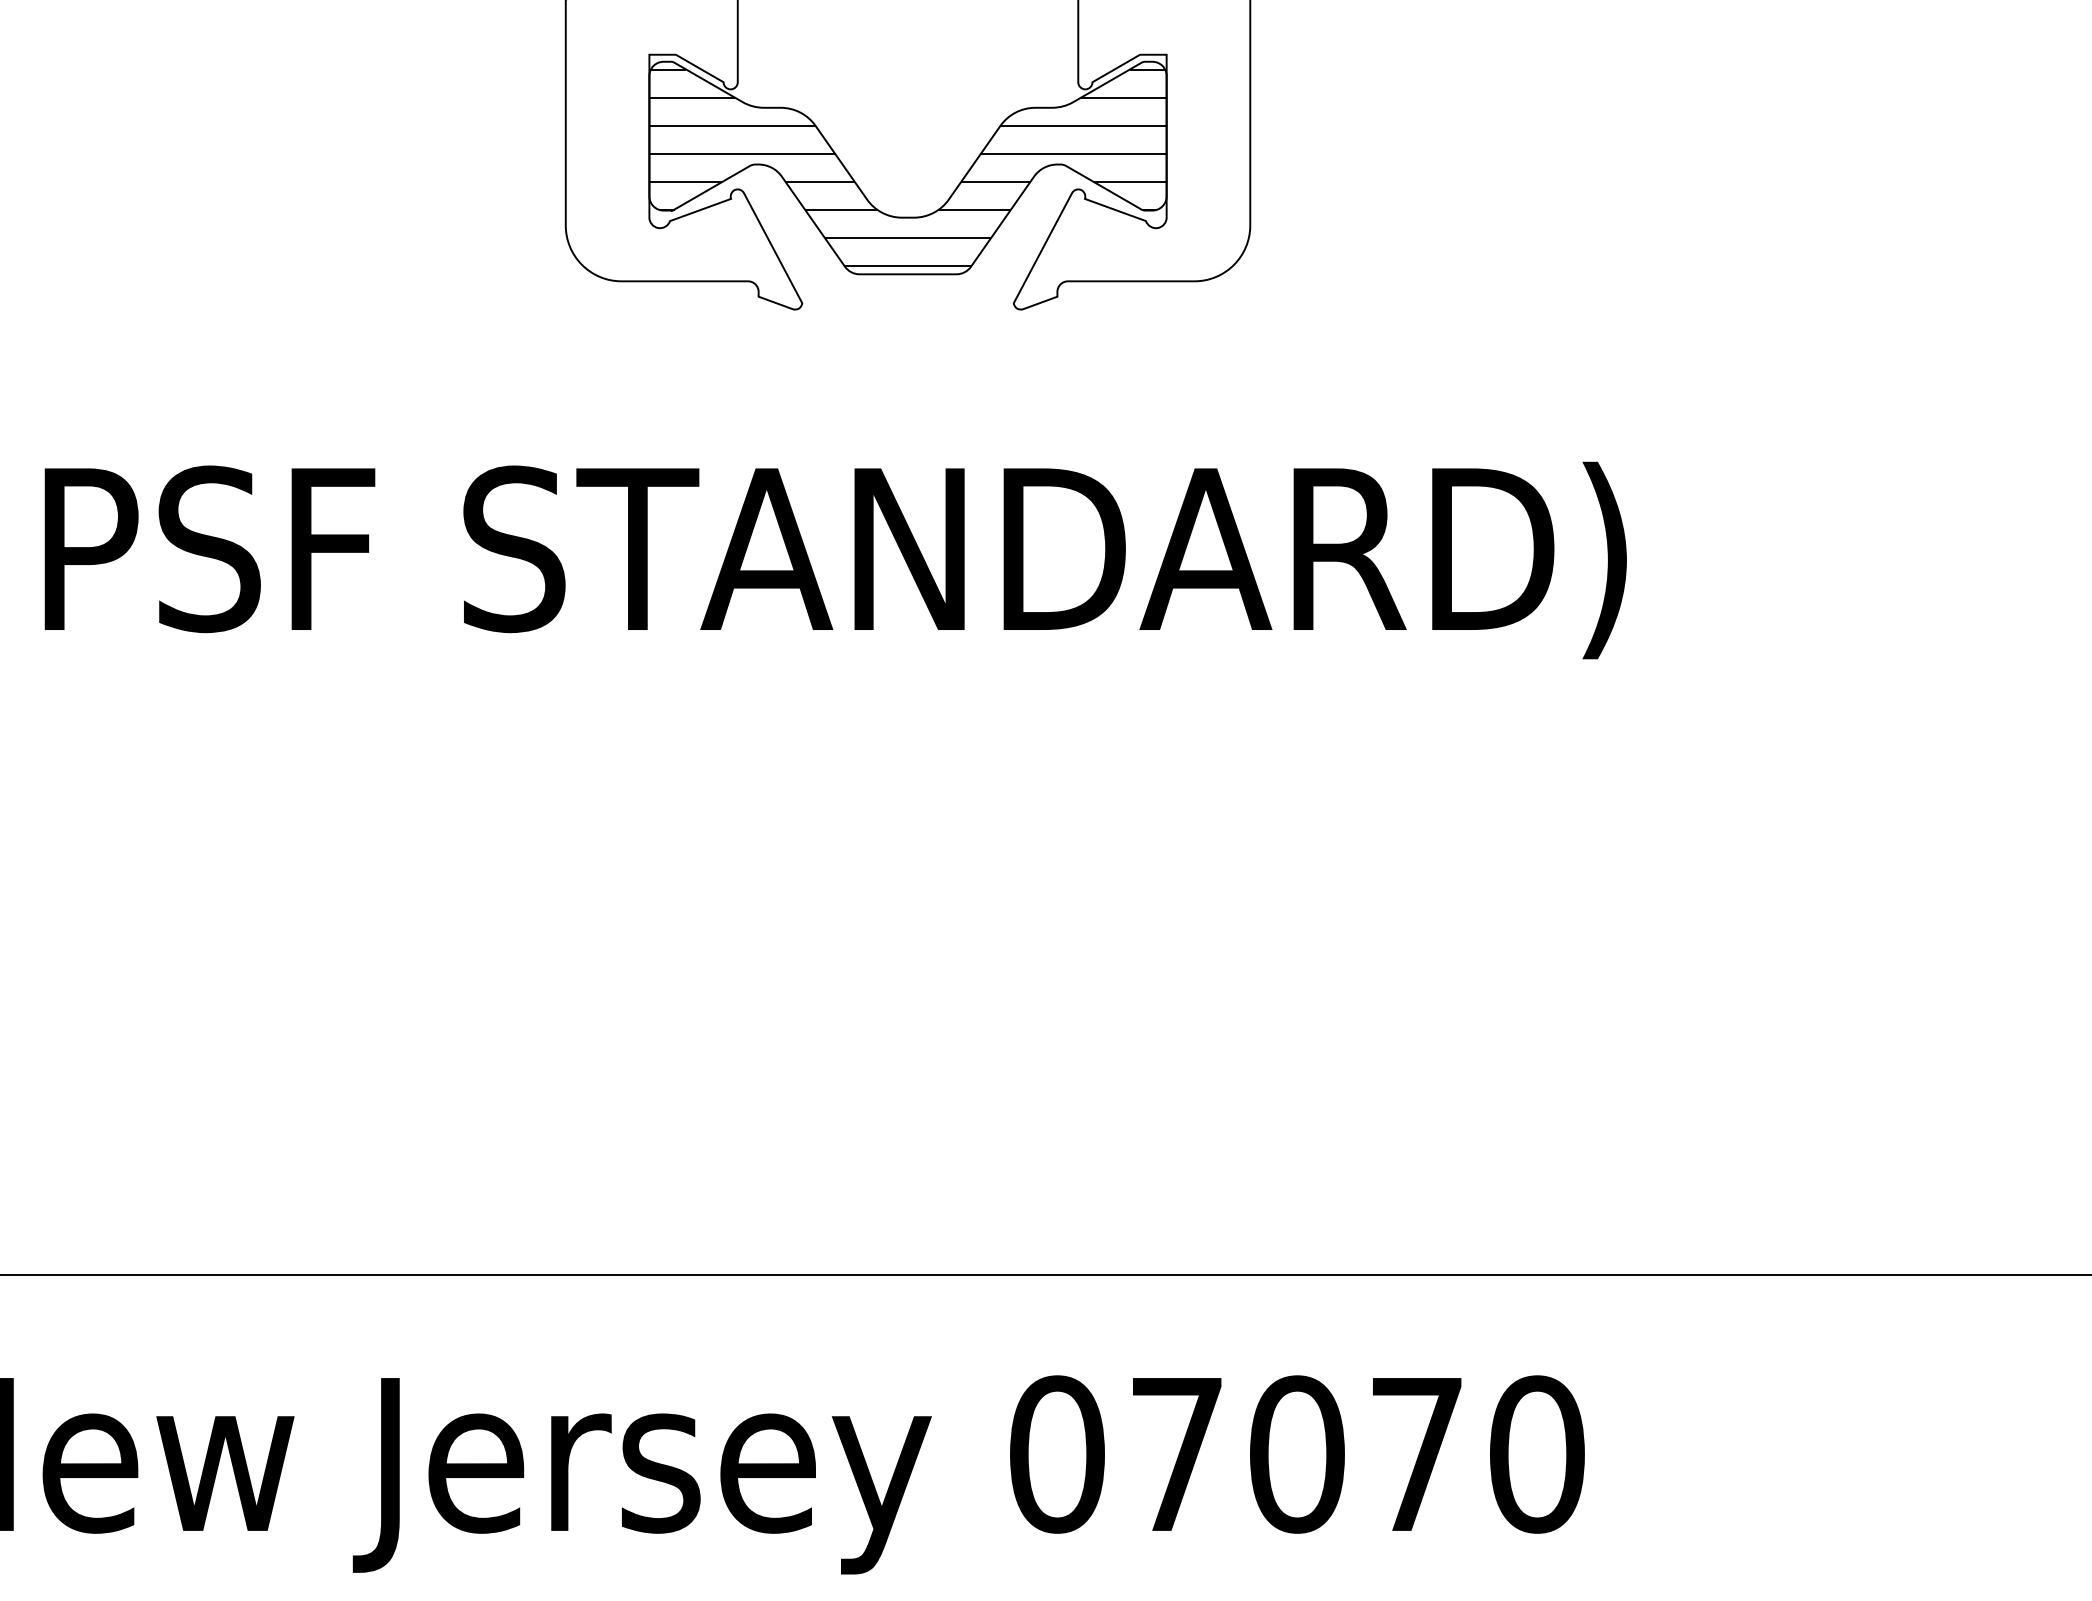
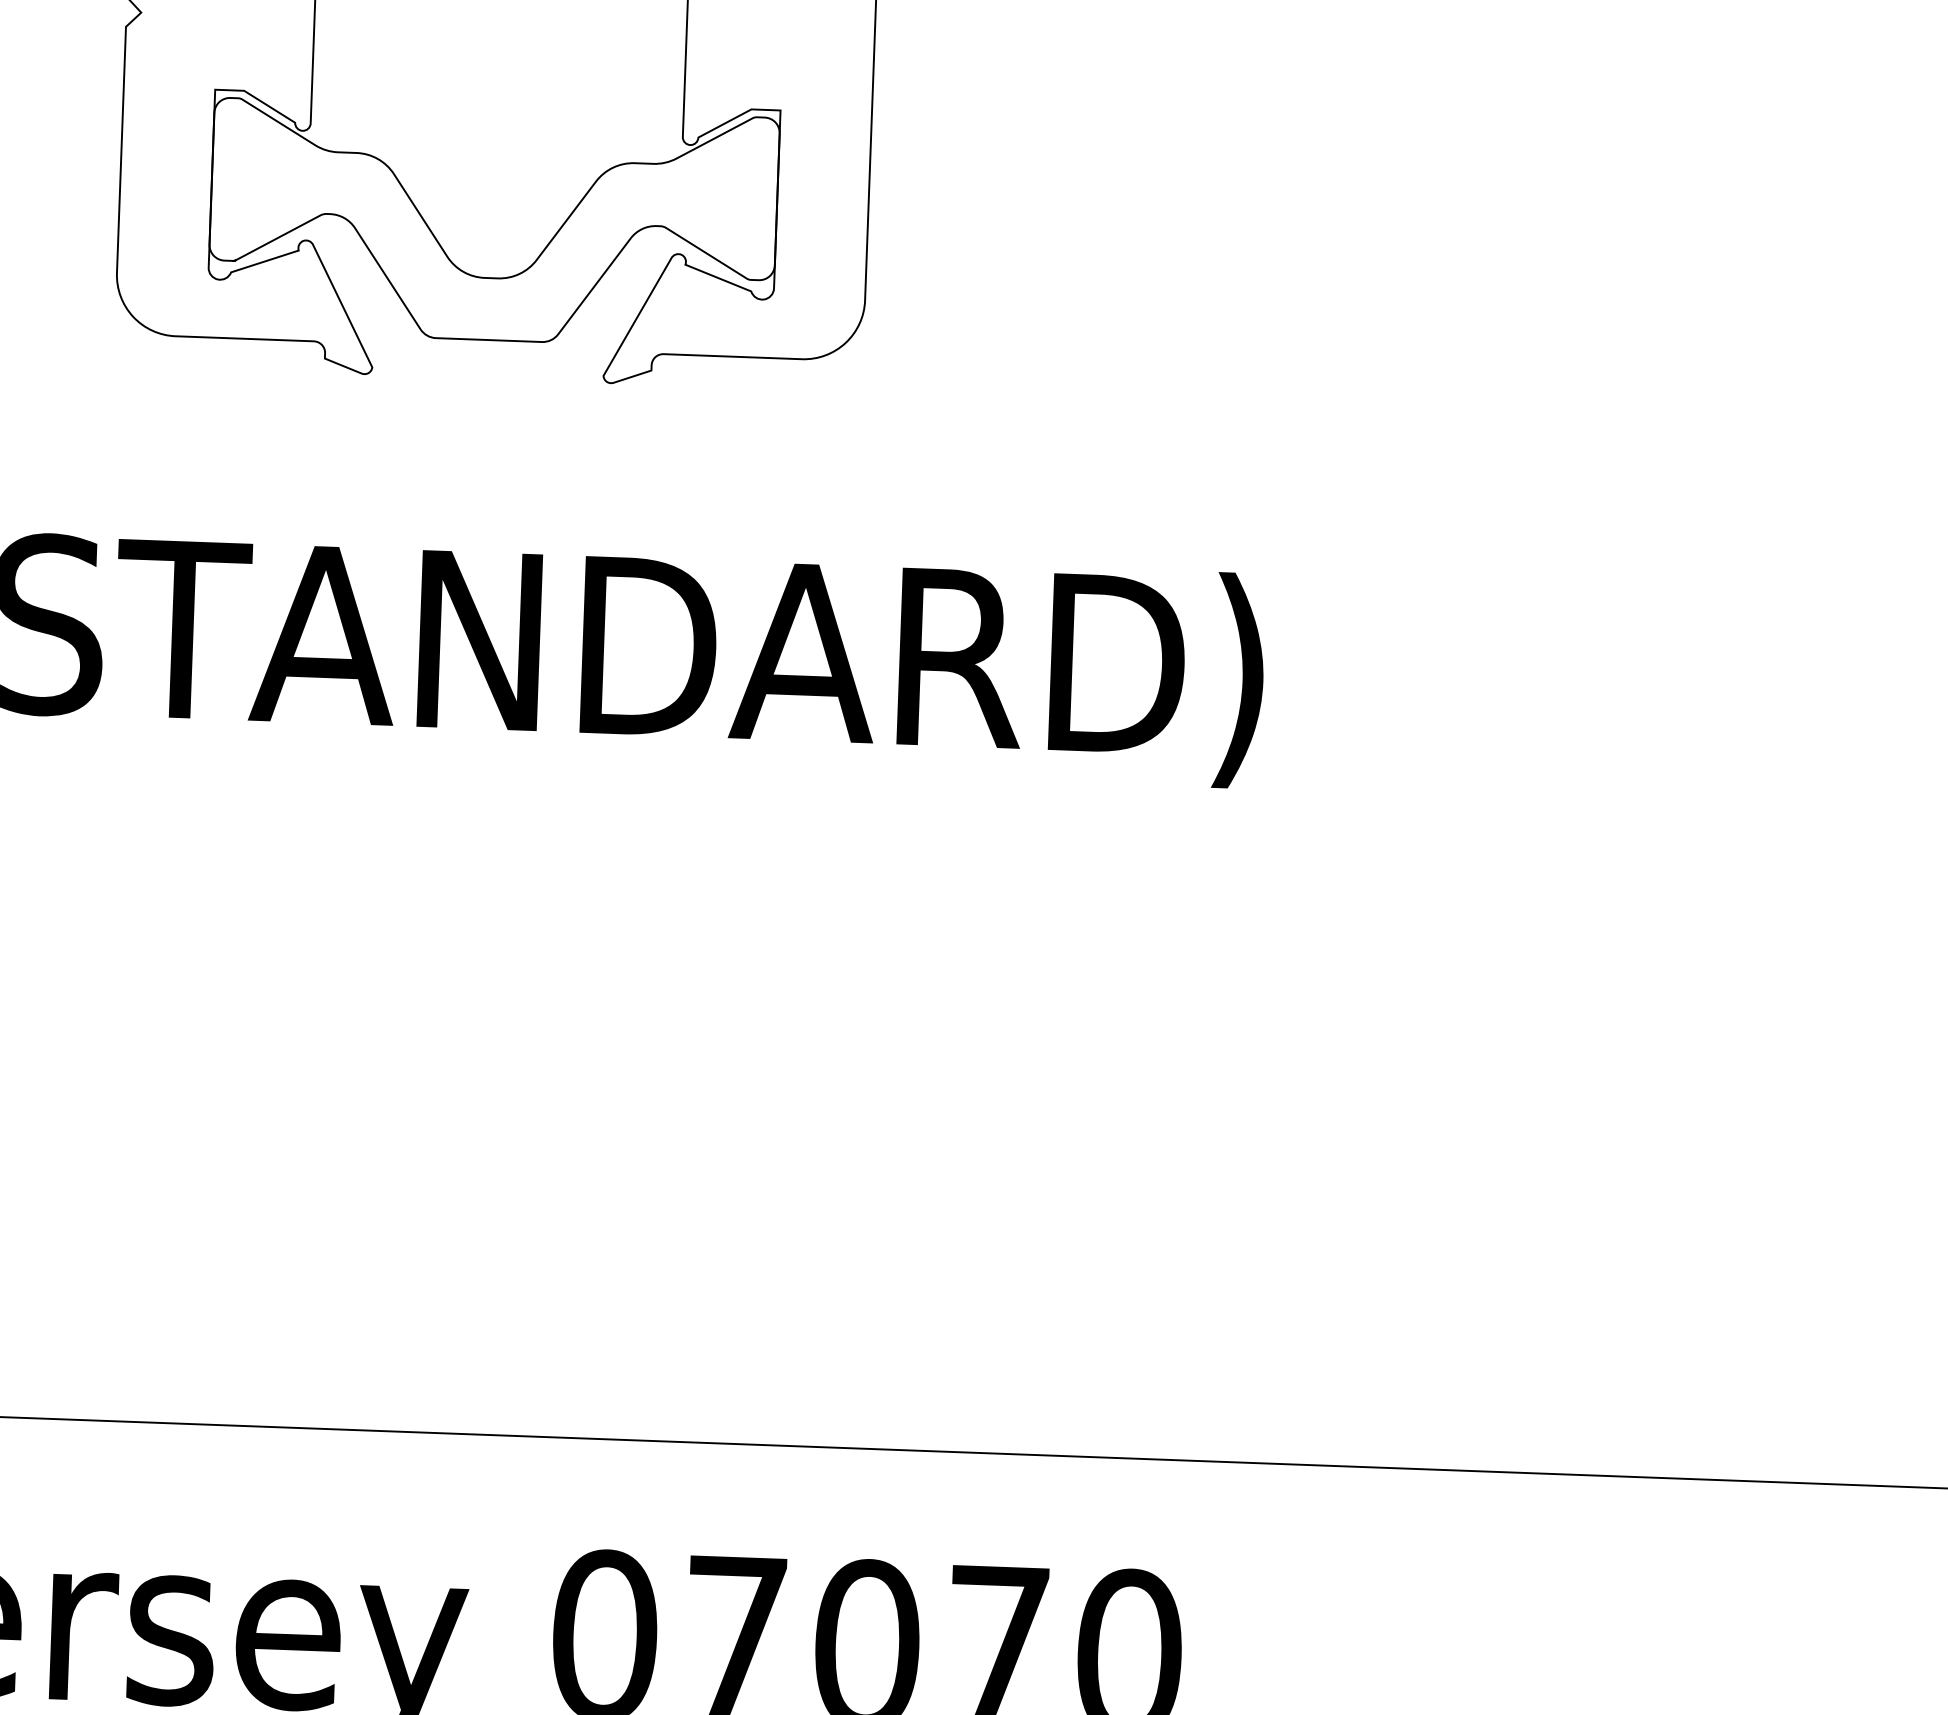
hatch: (907, 167) -> (492, 223), removed

